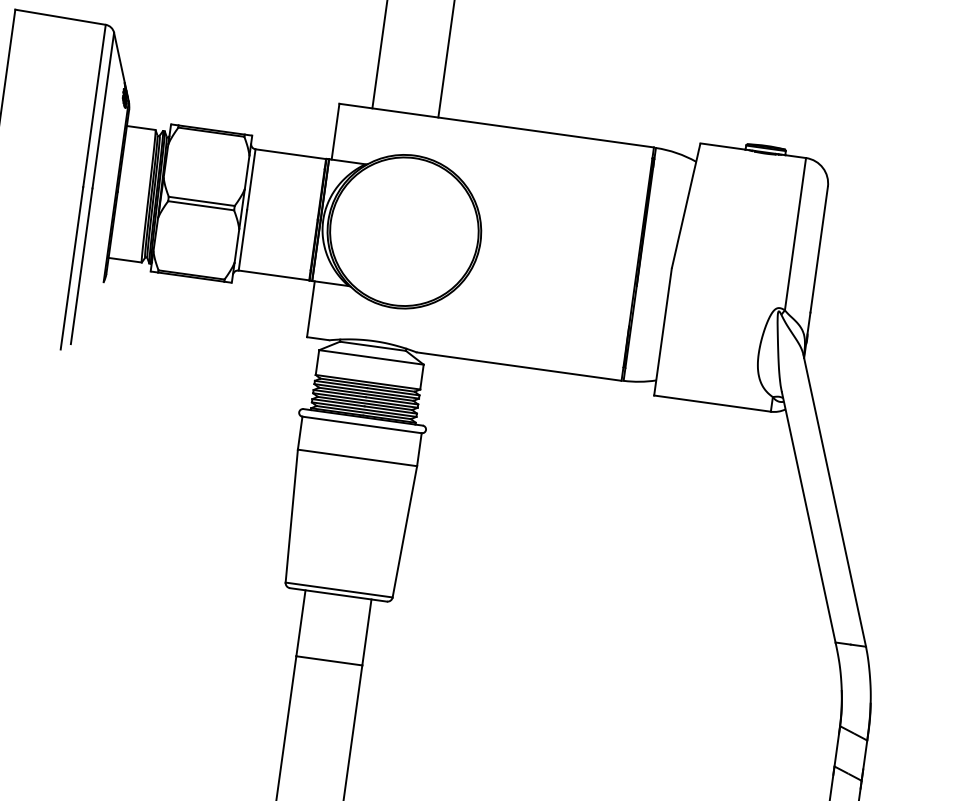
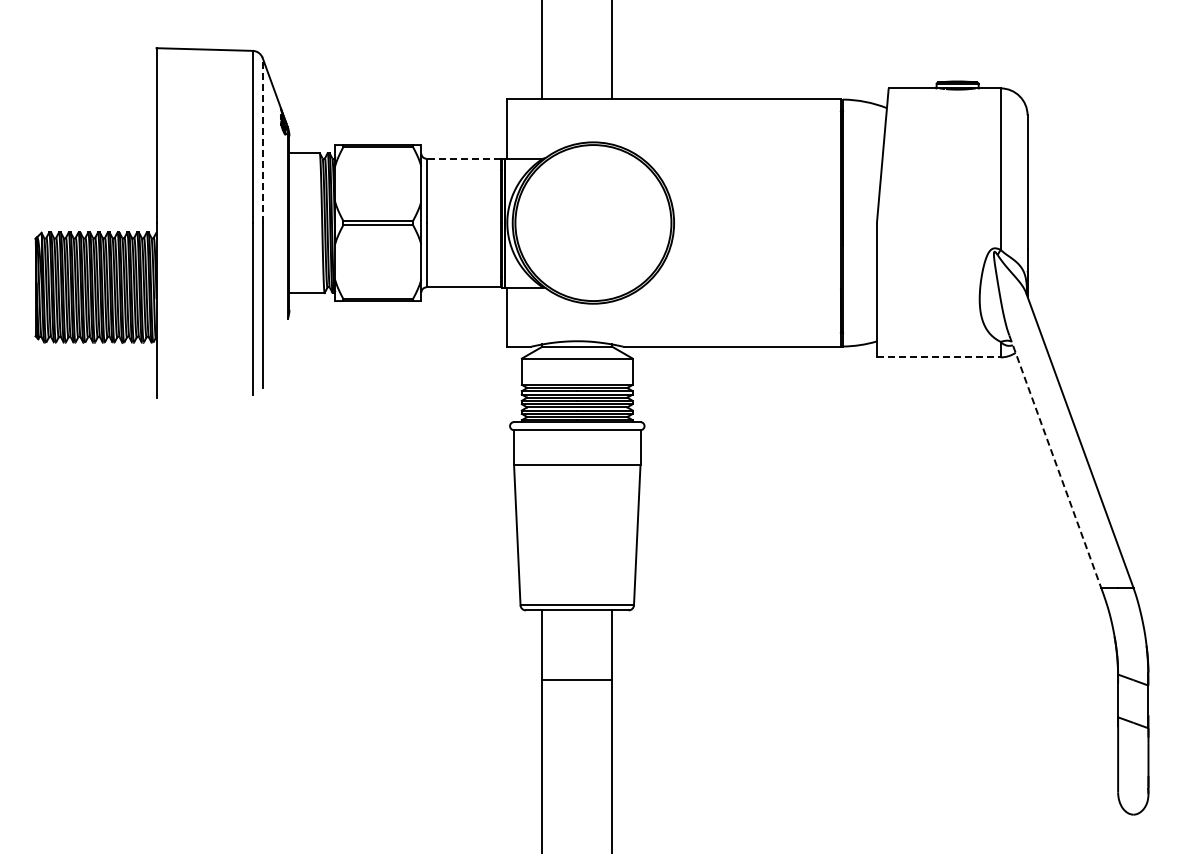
line: (103, 110) -> (262, 140), solid -> dashed
line: (290, 153) -> (463, 158), solid -> dashed
line: (712, 403) -> (938, 357), solid -> dashed
line: (808, 517) -> (1055, 462), solid -> dashed

